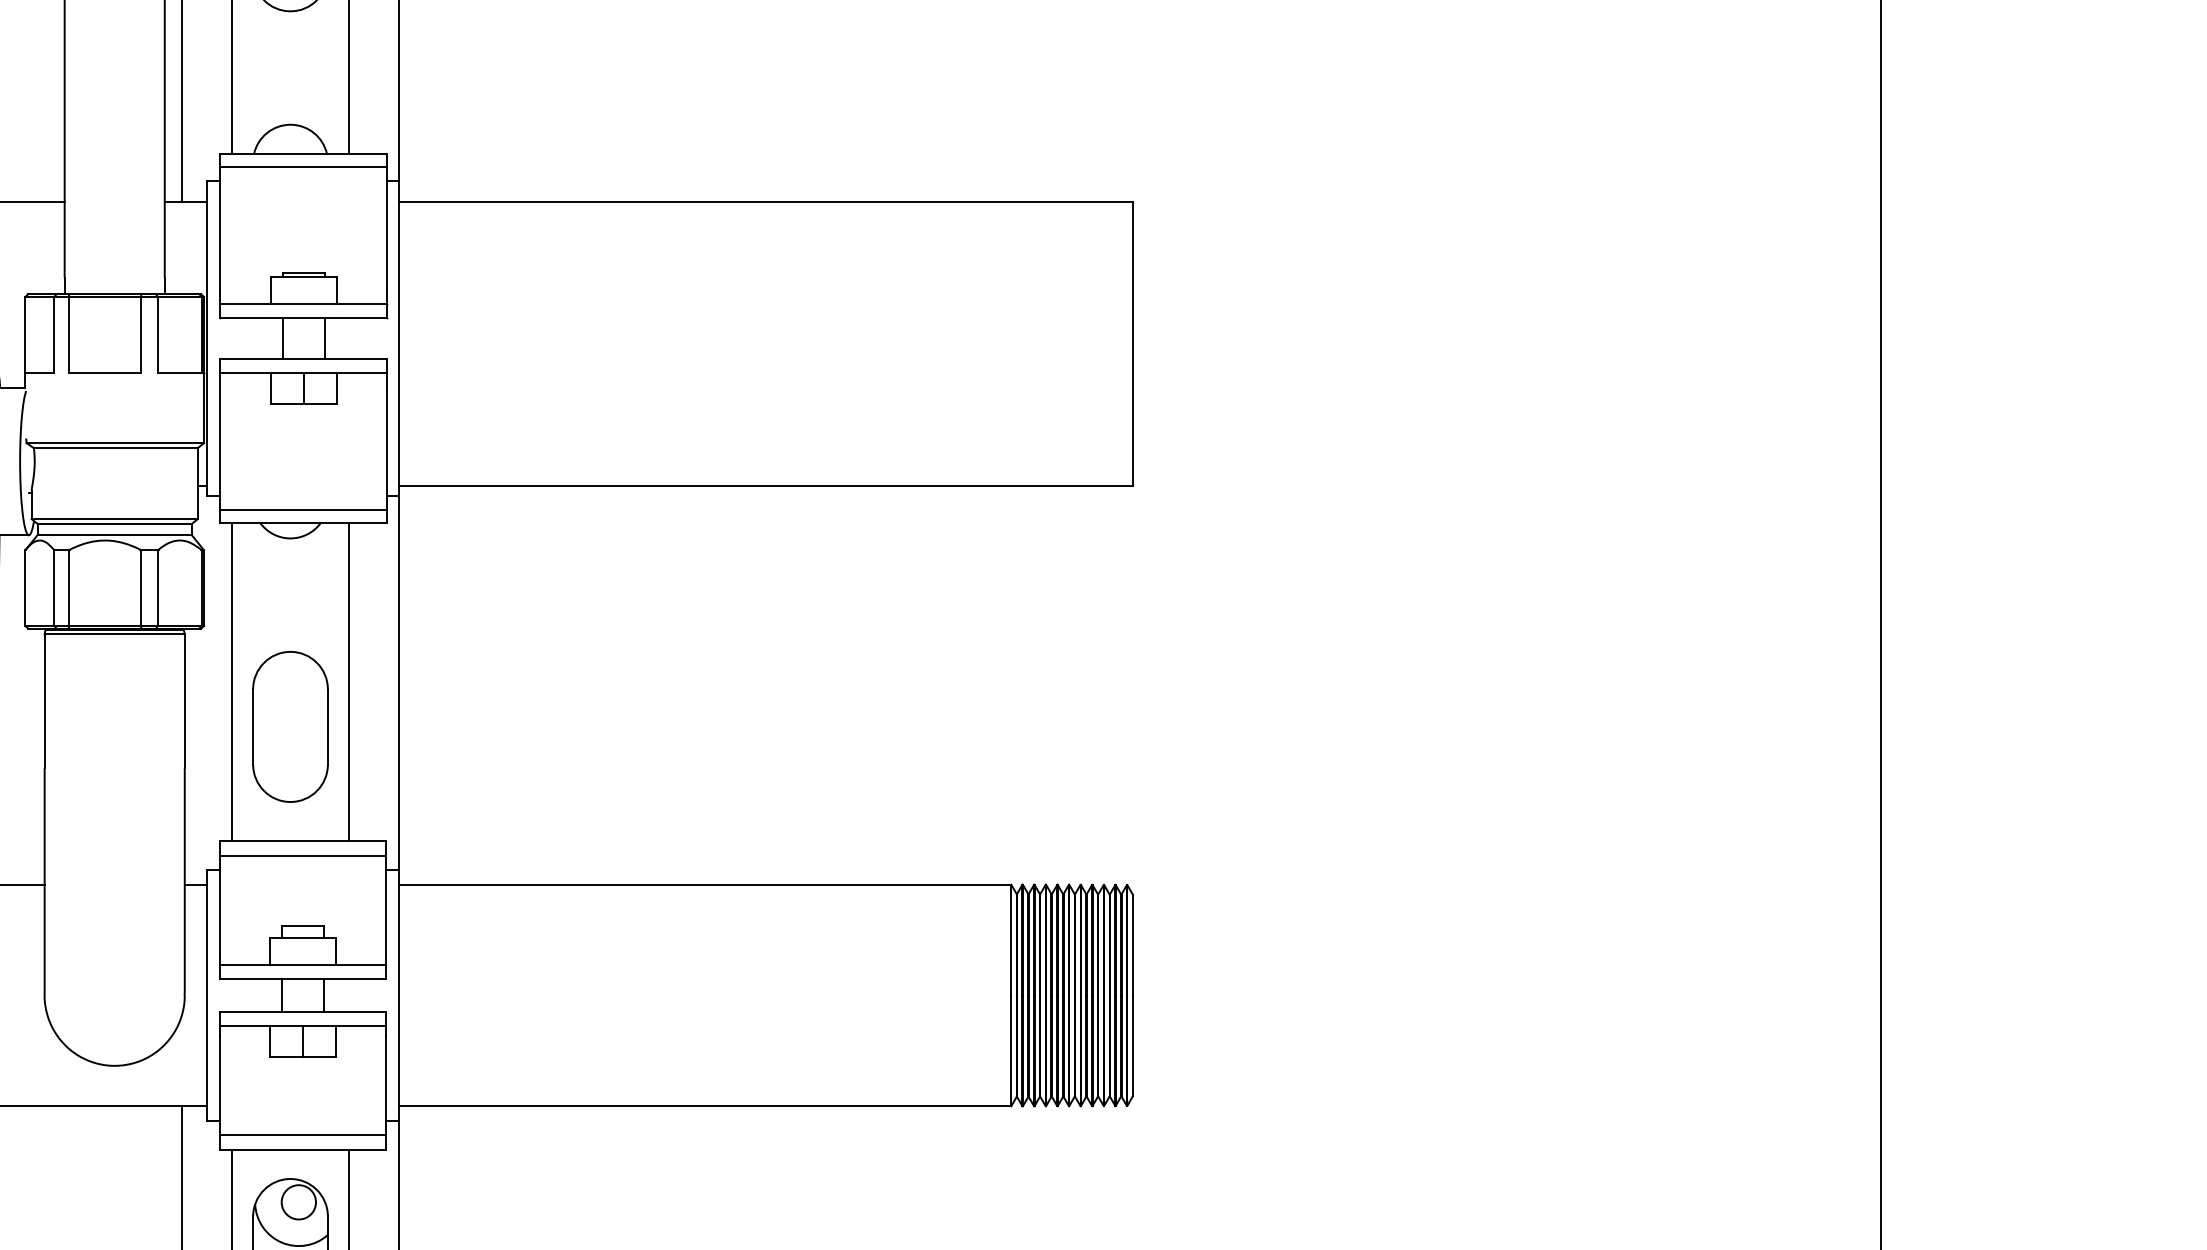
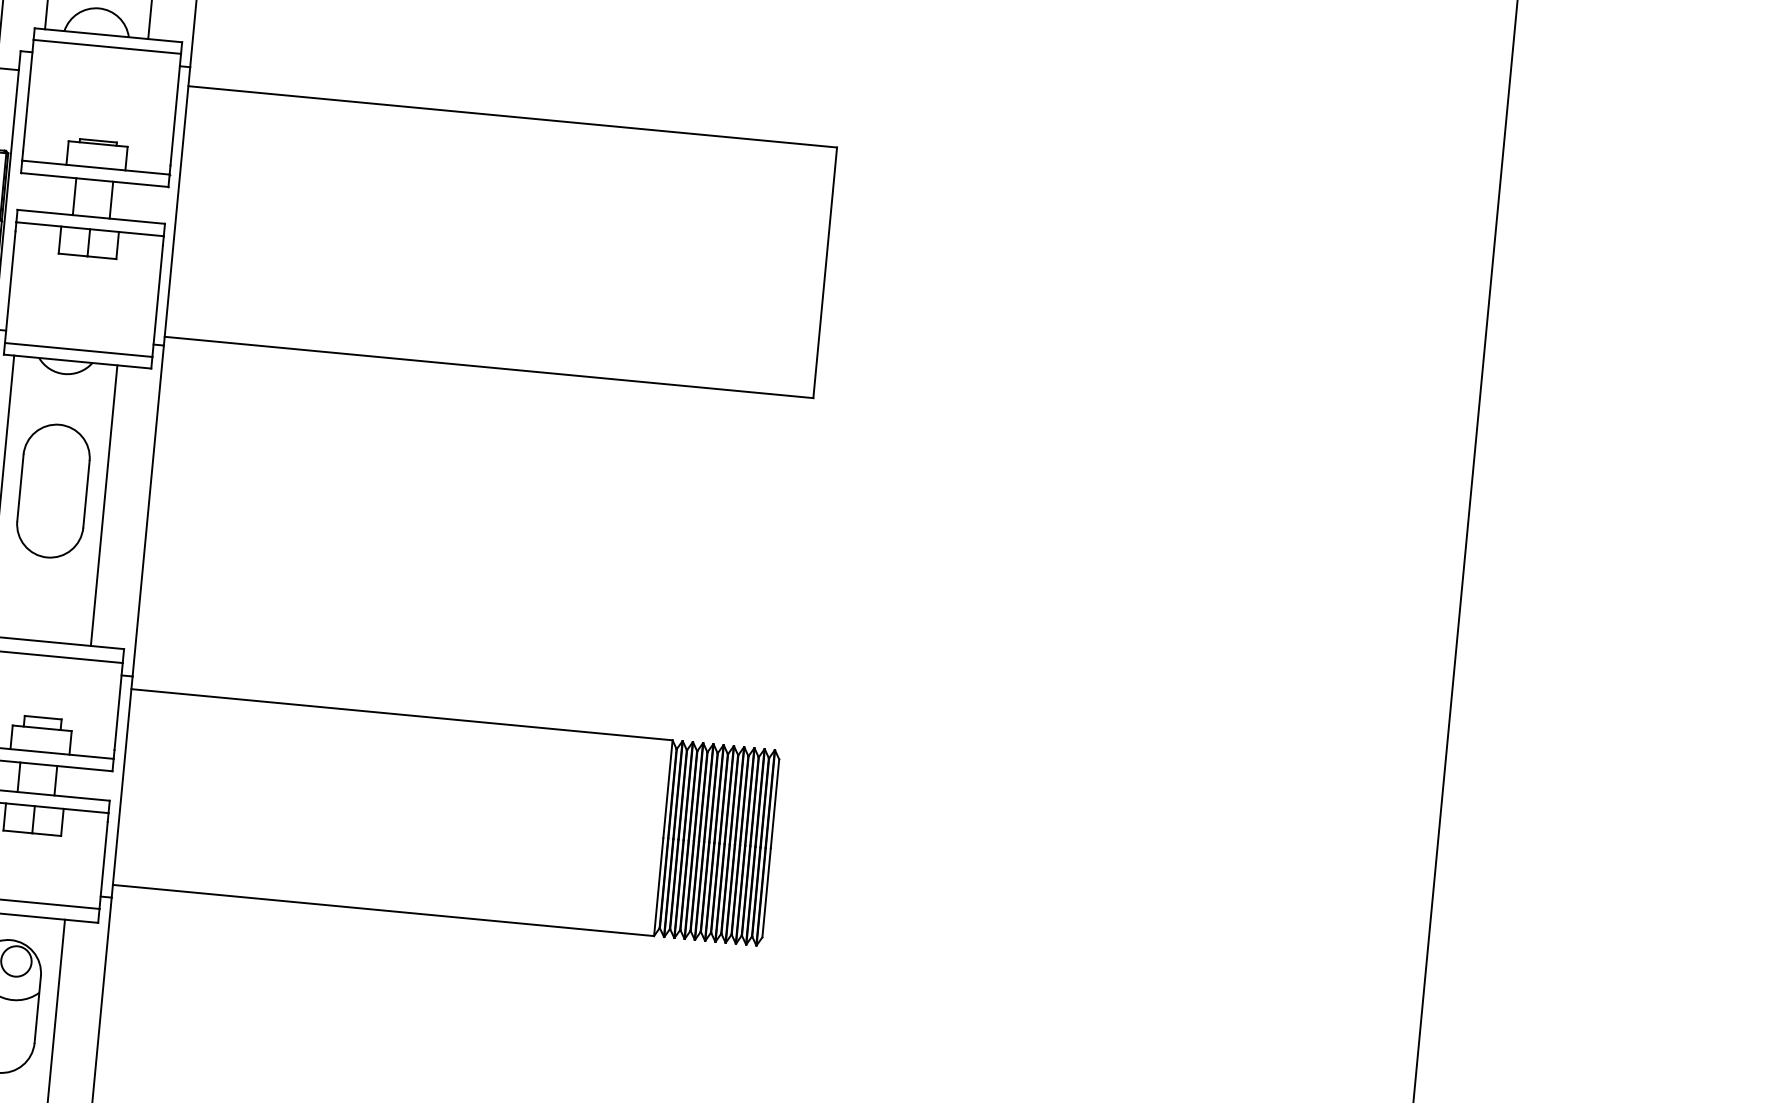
part: (290, 726) -> (53, 490), moved

